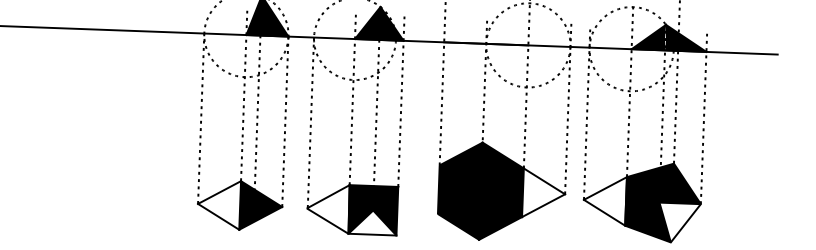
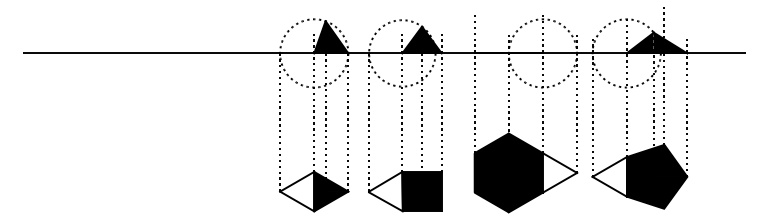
fill: (371, 222) -> (421, 201), added
fill: (679, 222) -> (670, 192), added

